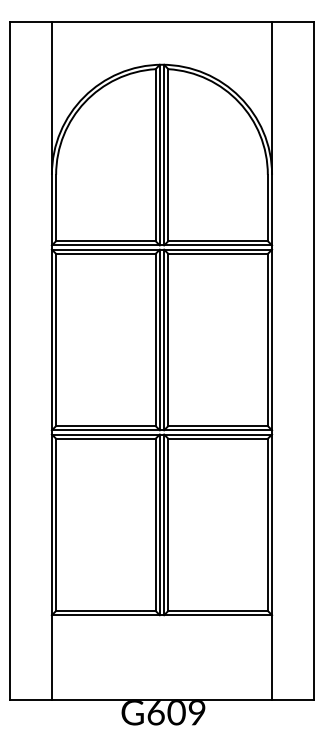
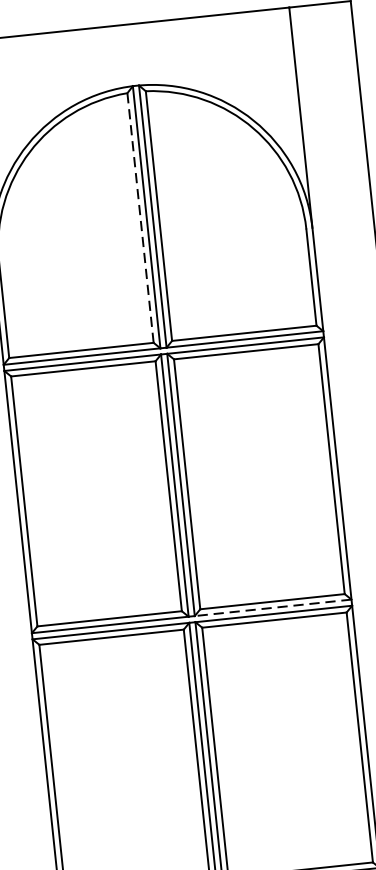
line: (155, 155) -> (140, 218), solid -> dashed
line: (218, 430) -> (273, 608), solid -> dashed

